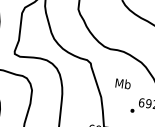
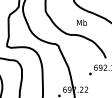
text: (122, 83) -> (81, 22), moved

